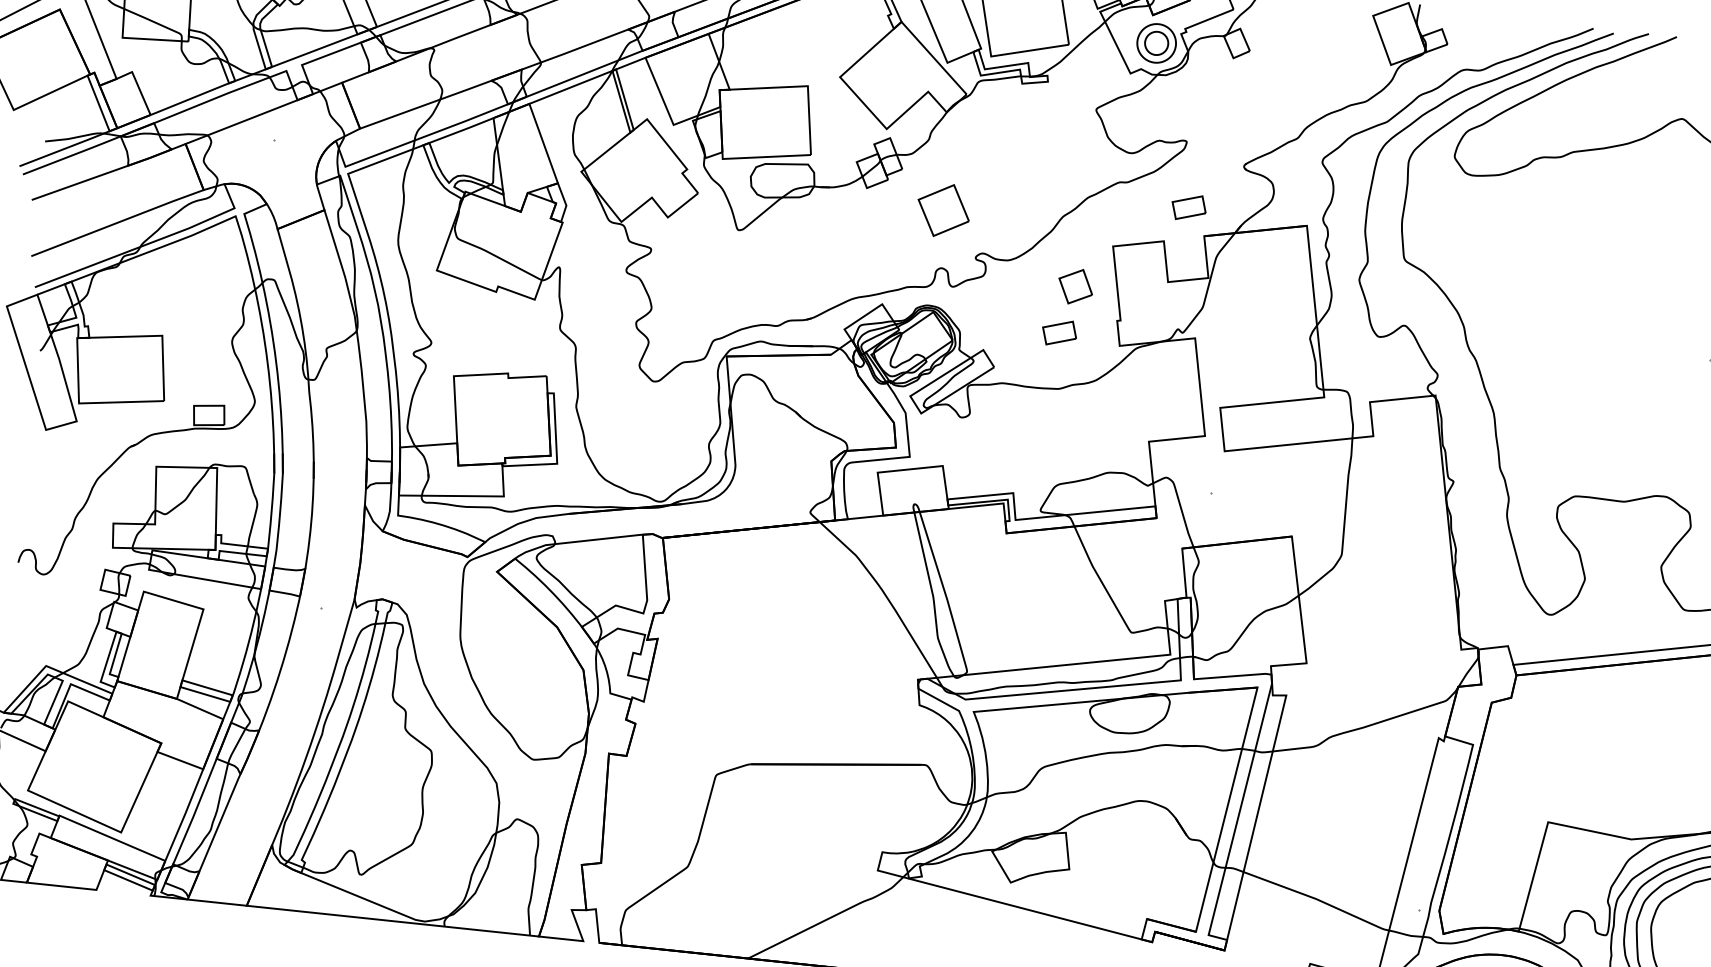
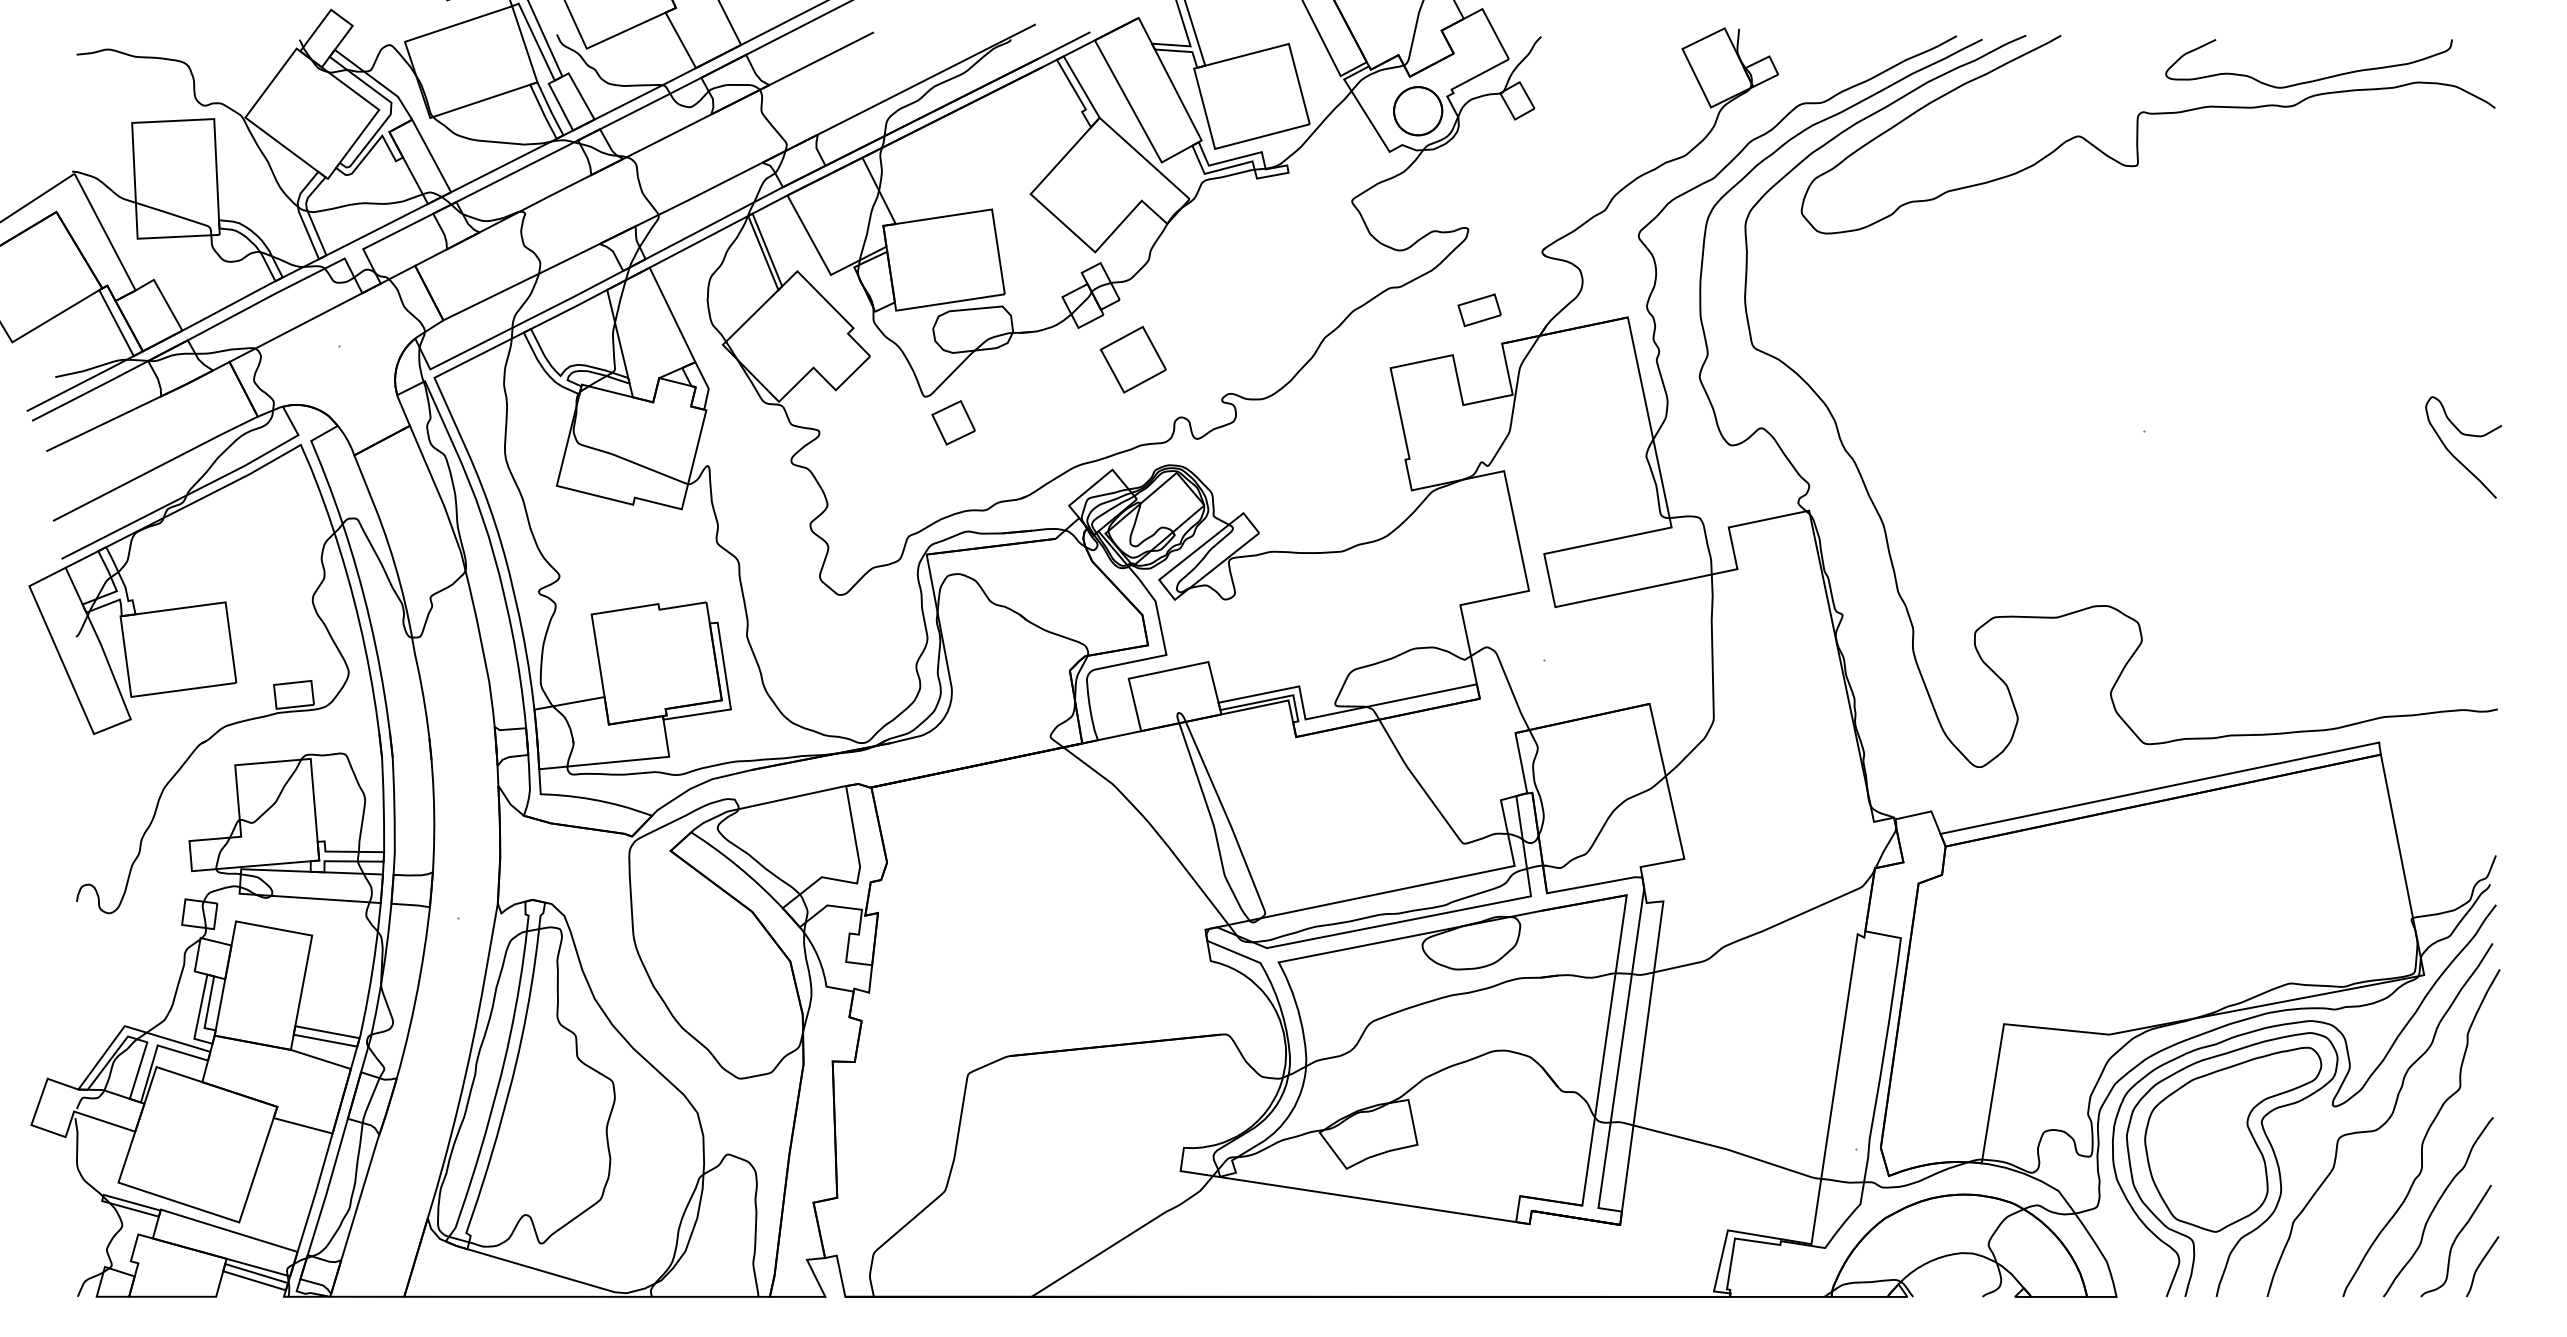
circle: (1156, 43) -> (1418, 111), size x1.67
part: (943, 210) -> (1132, 359), moved
part: (1075, 286) -> (953, 422), moved
part: (1059, 333) -> (1335, 482), removed

